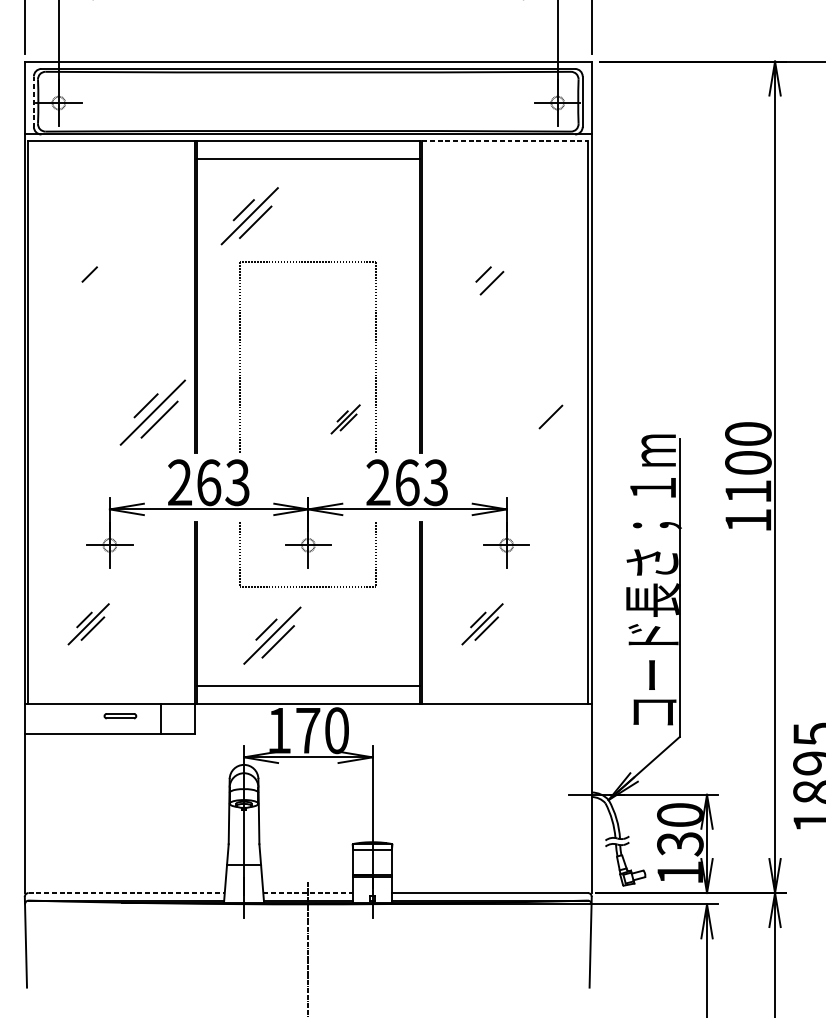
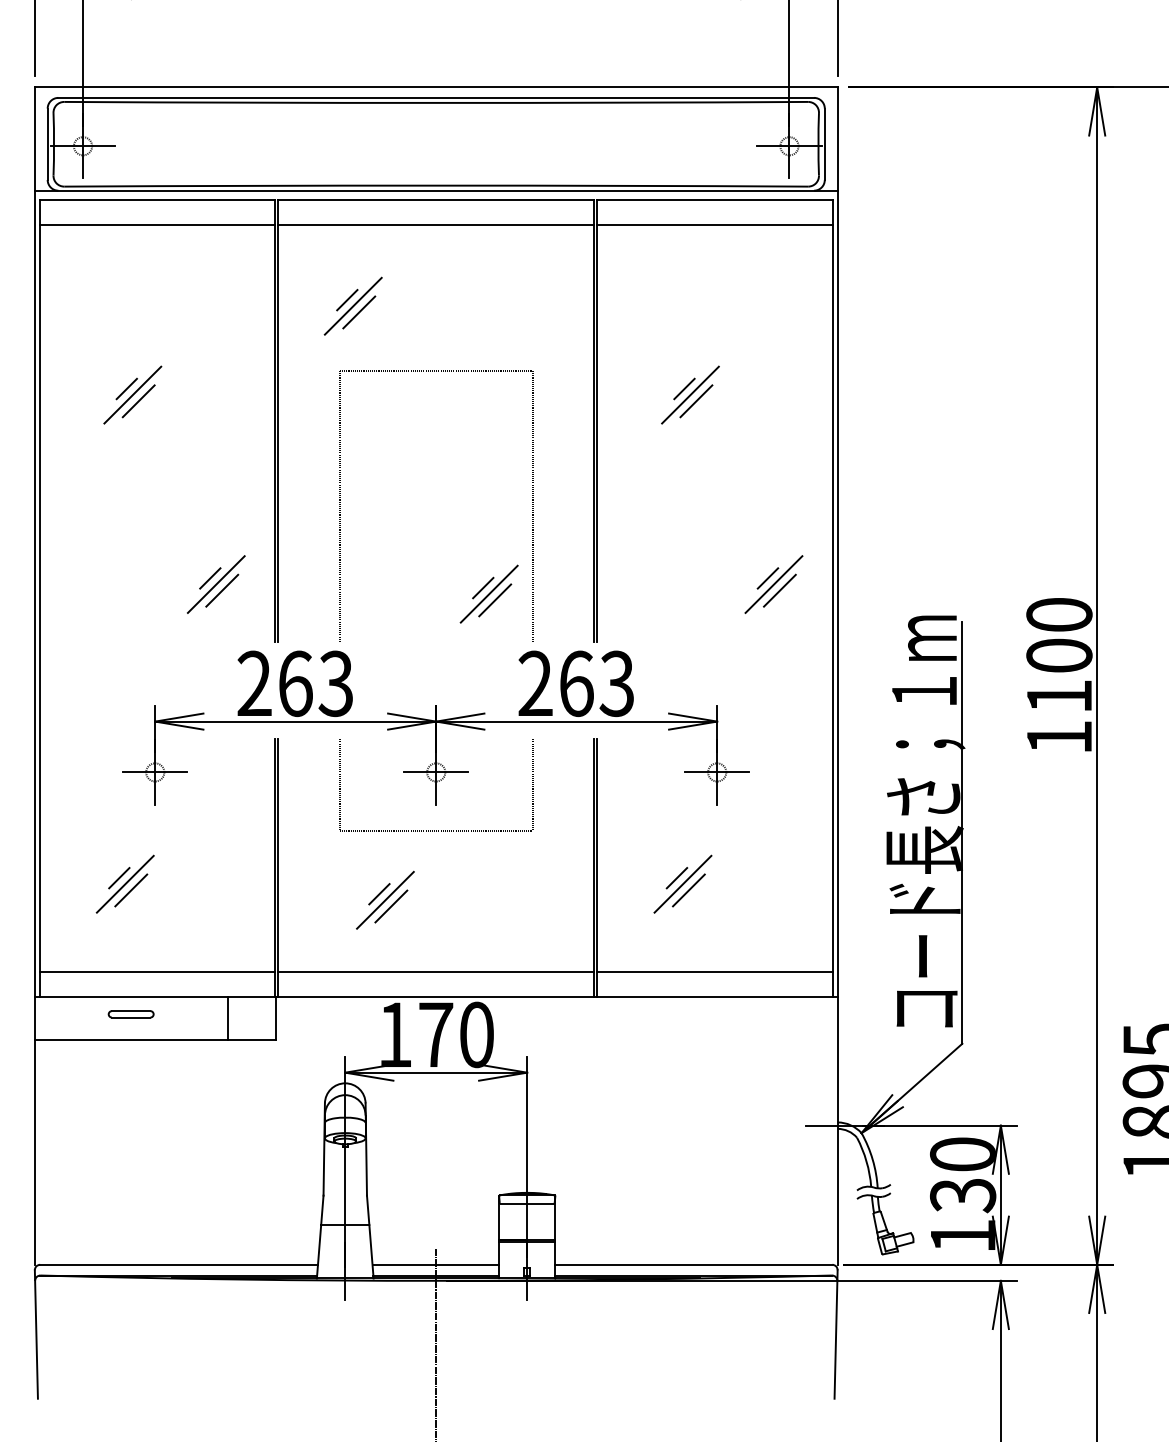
line: (33, 101) -> (47, 144), dashed -> solid
line: (505, 140) -> (715, 199), dashed -> solid
line: (111, 159) -> (157, 225), added
line: (504, 159) -> (714, 225), added
part: (249, 215) -> (352, 305), size x0.71
line: (93, 278) -> (132, 394), added
line: (487, 278) -> (690, 394), added
line: (98, 283) -> (138, 401), added
line: (542, 408) -> (767, 578), added
part: (153, 412) -> (216, 584), size x0.62
line: (546, 412) -> (773, 584), added
part: (345, 418) -> (488, 593), size x1.43
part: (272, 635) -> (385, 899), size x0.71
line: (111, 685) -> (157, 971), added
line: (504, 685) -> (714, 971), added
part: (119, 716) -> (130, 1014), moved
line: (126, 892) -> (179, 1264), dashed -> solid
line: (308, 892) -> (436, 1264), dashed -> solid

